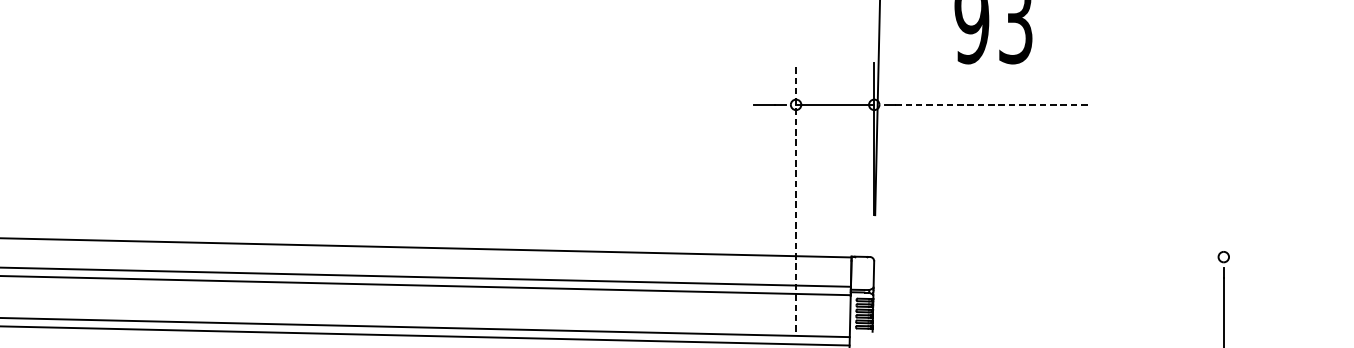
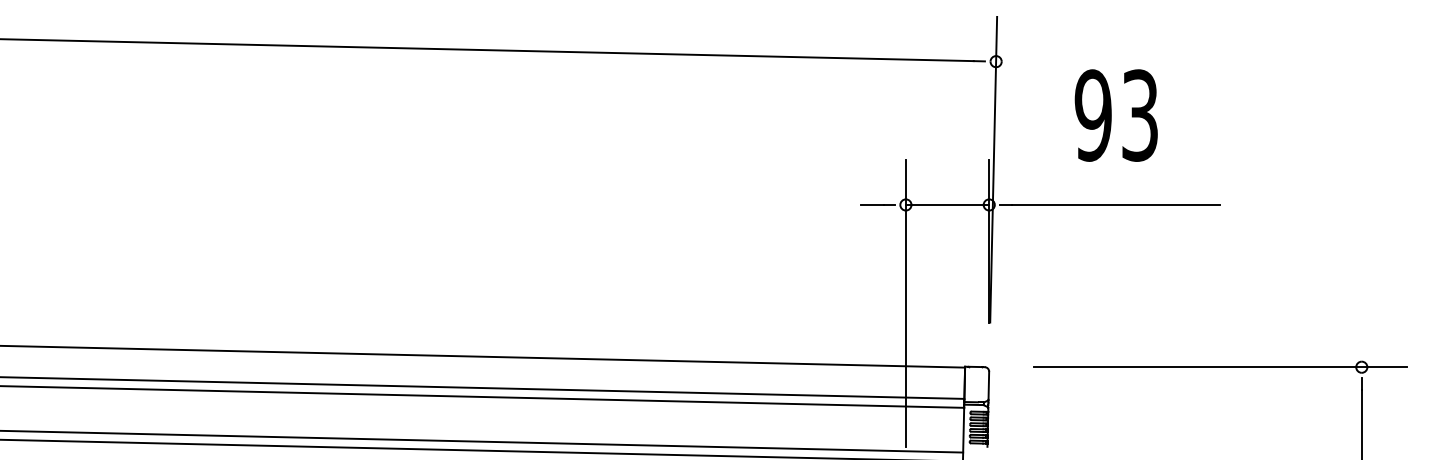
line: (993, 104) -> (1116, 204), dashed -> solid
line: (795, 197) -> (905, 303), dashed -> solid
line: (1090, 257) -> (1219, 367), added

